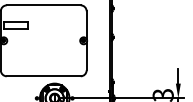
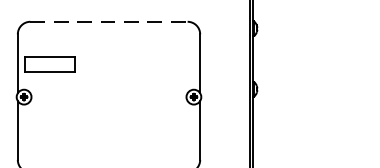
line: (43, 5) -> (108, 22), solid -> dashed

